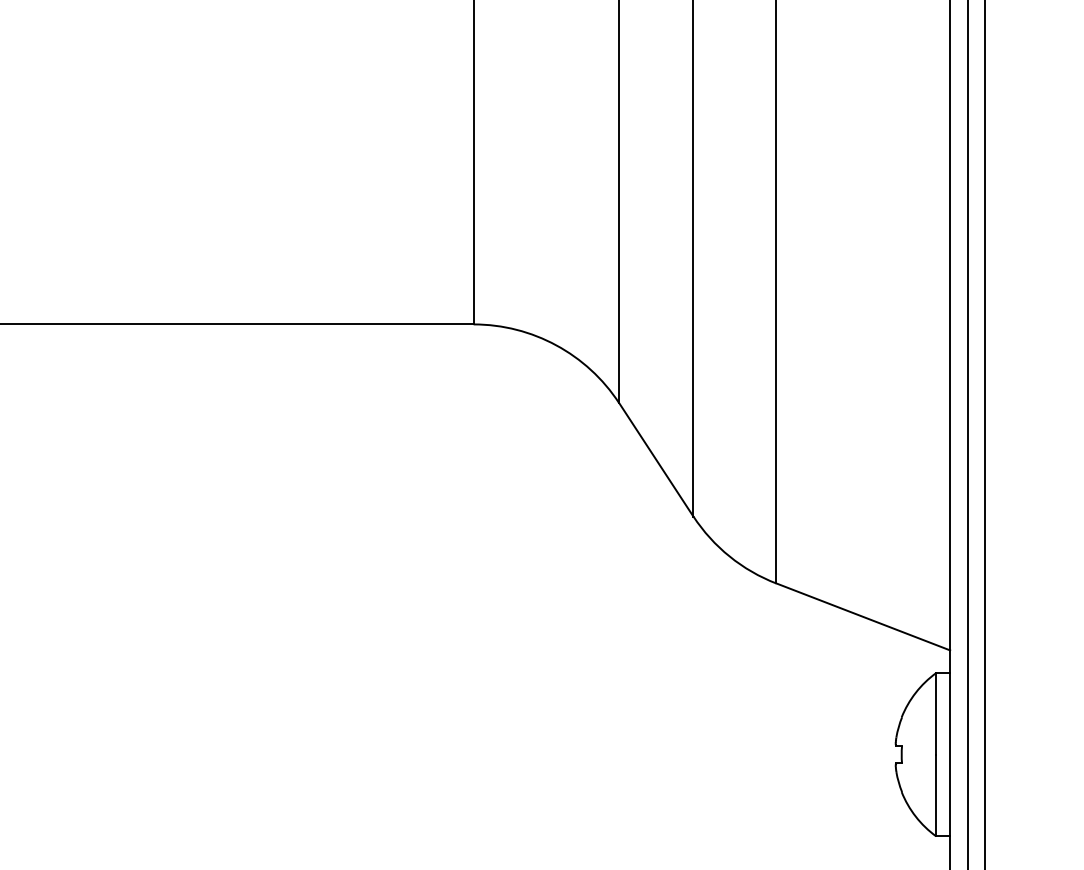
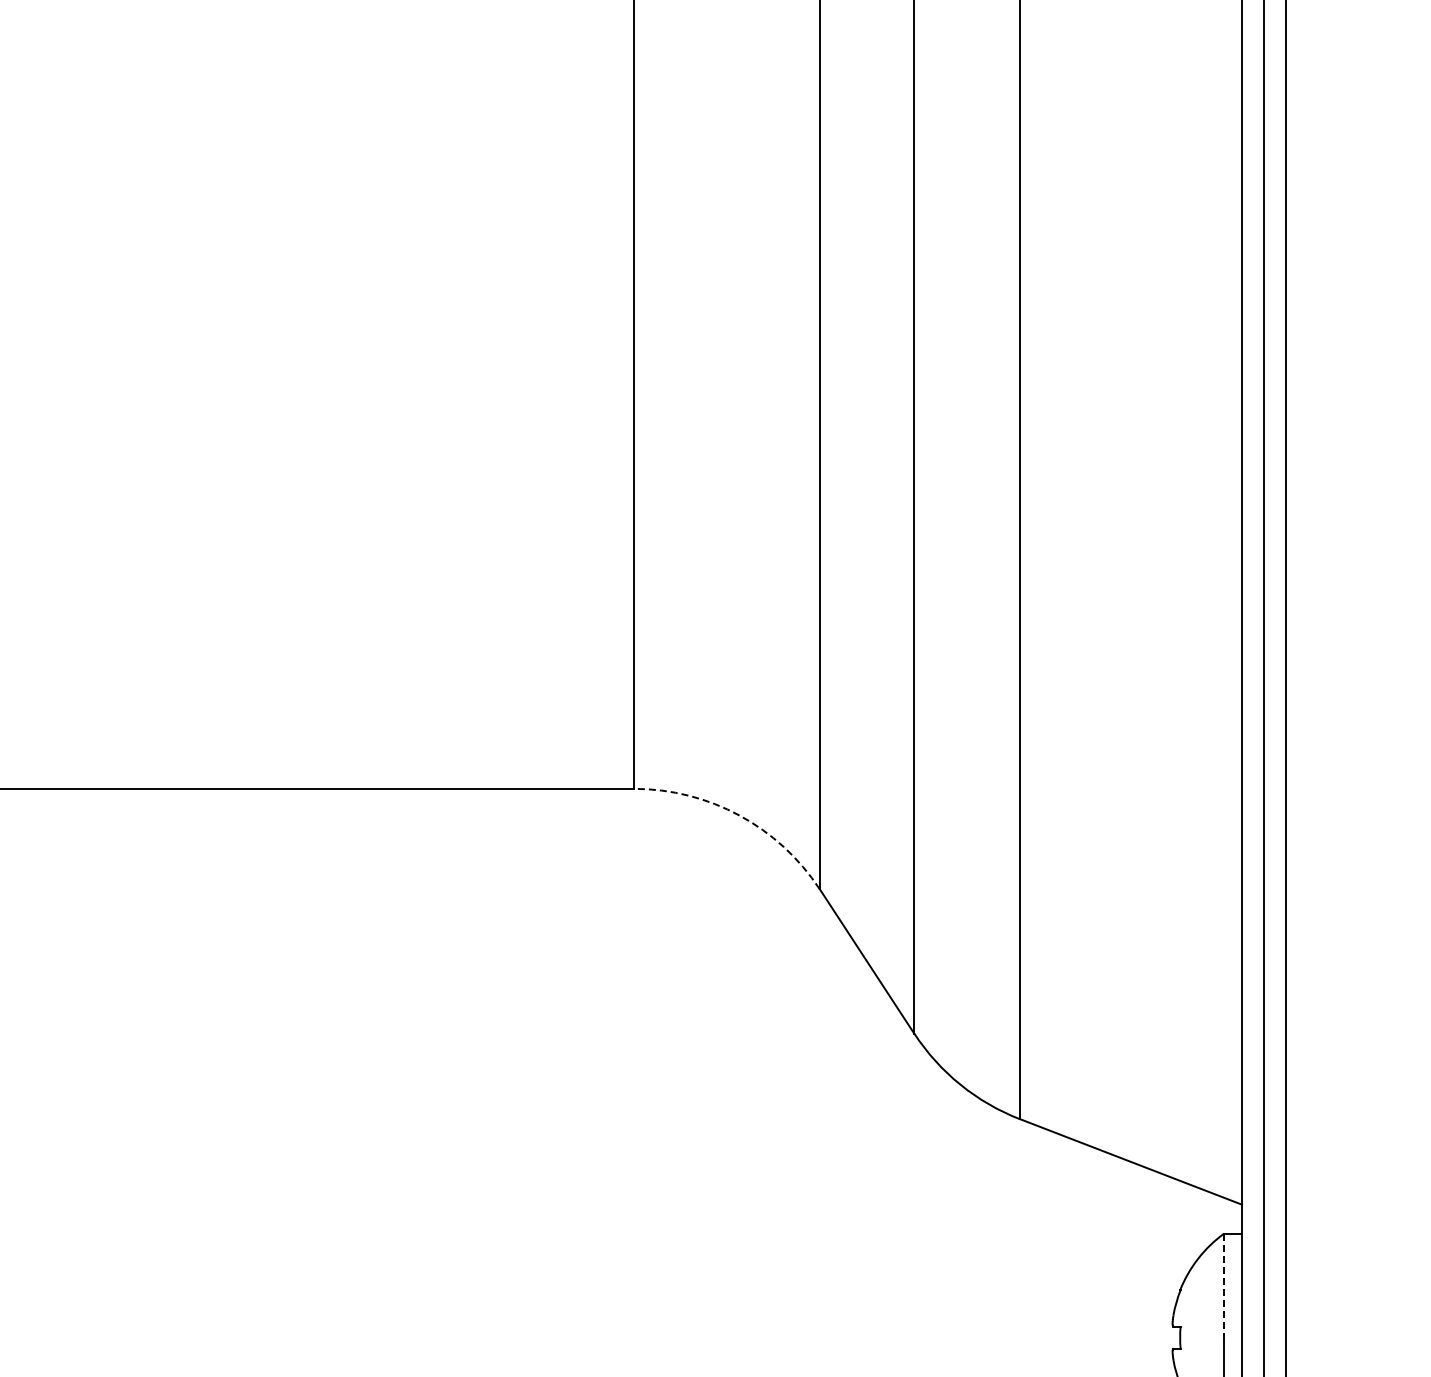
arc: (556, 345) -> (739, 815), solid -> dashed
line: (936, 714) -> (1224, 1286), solid -> dashed

